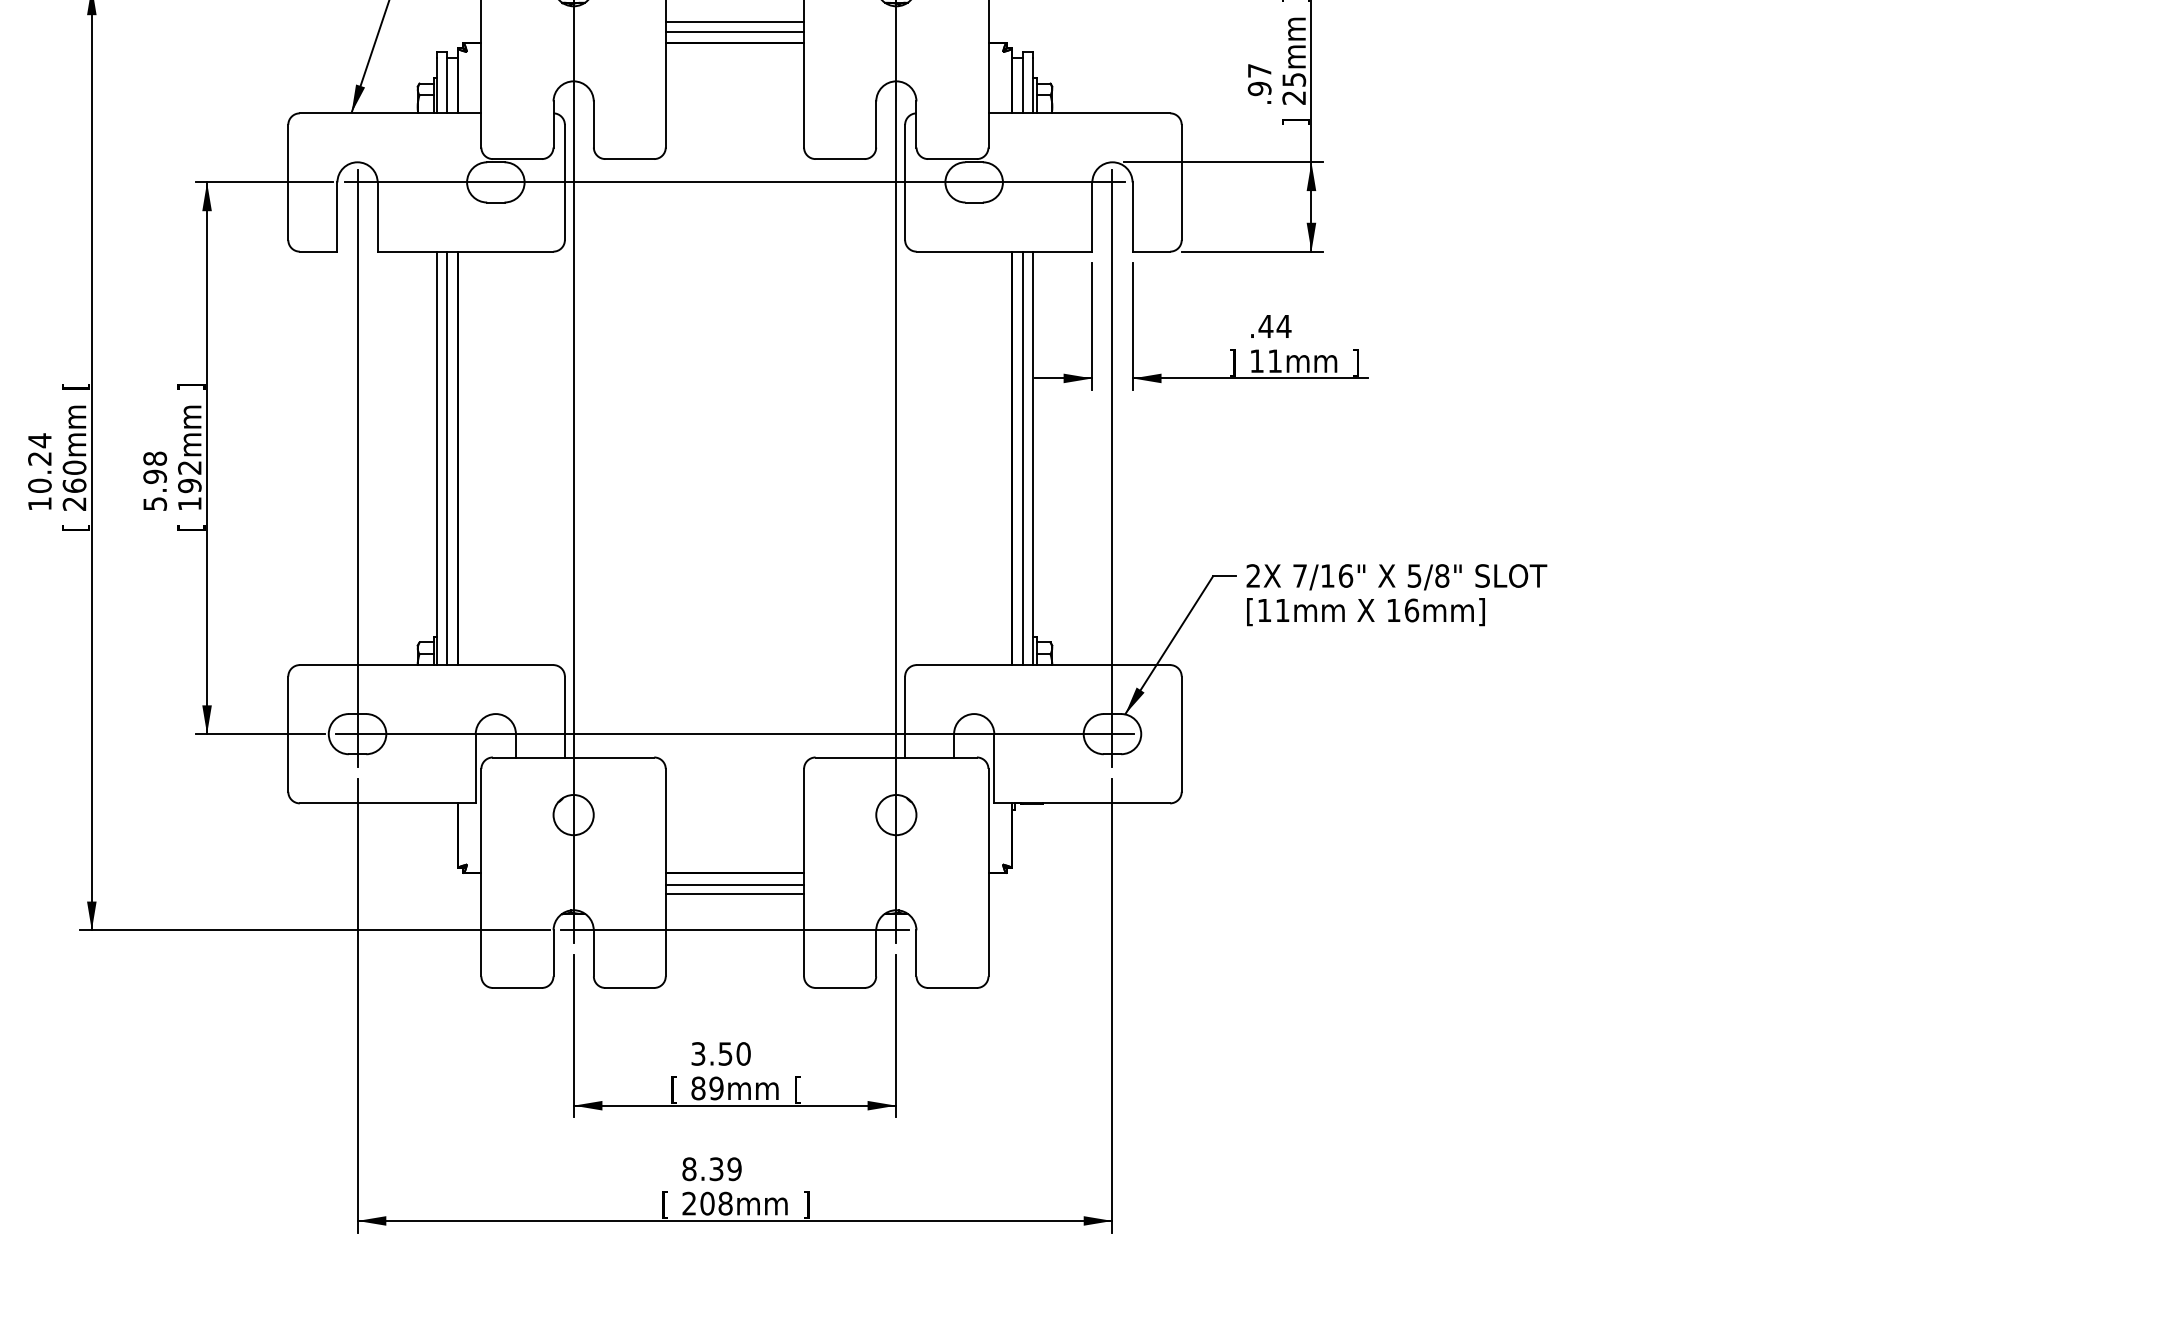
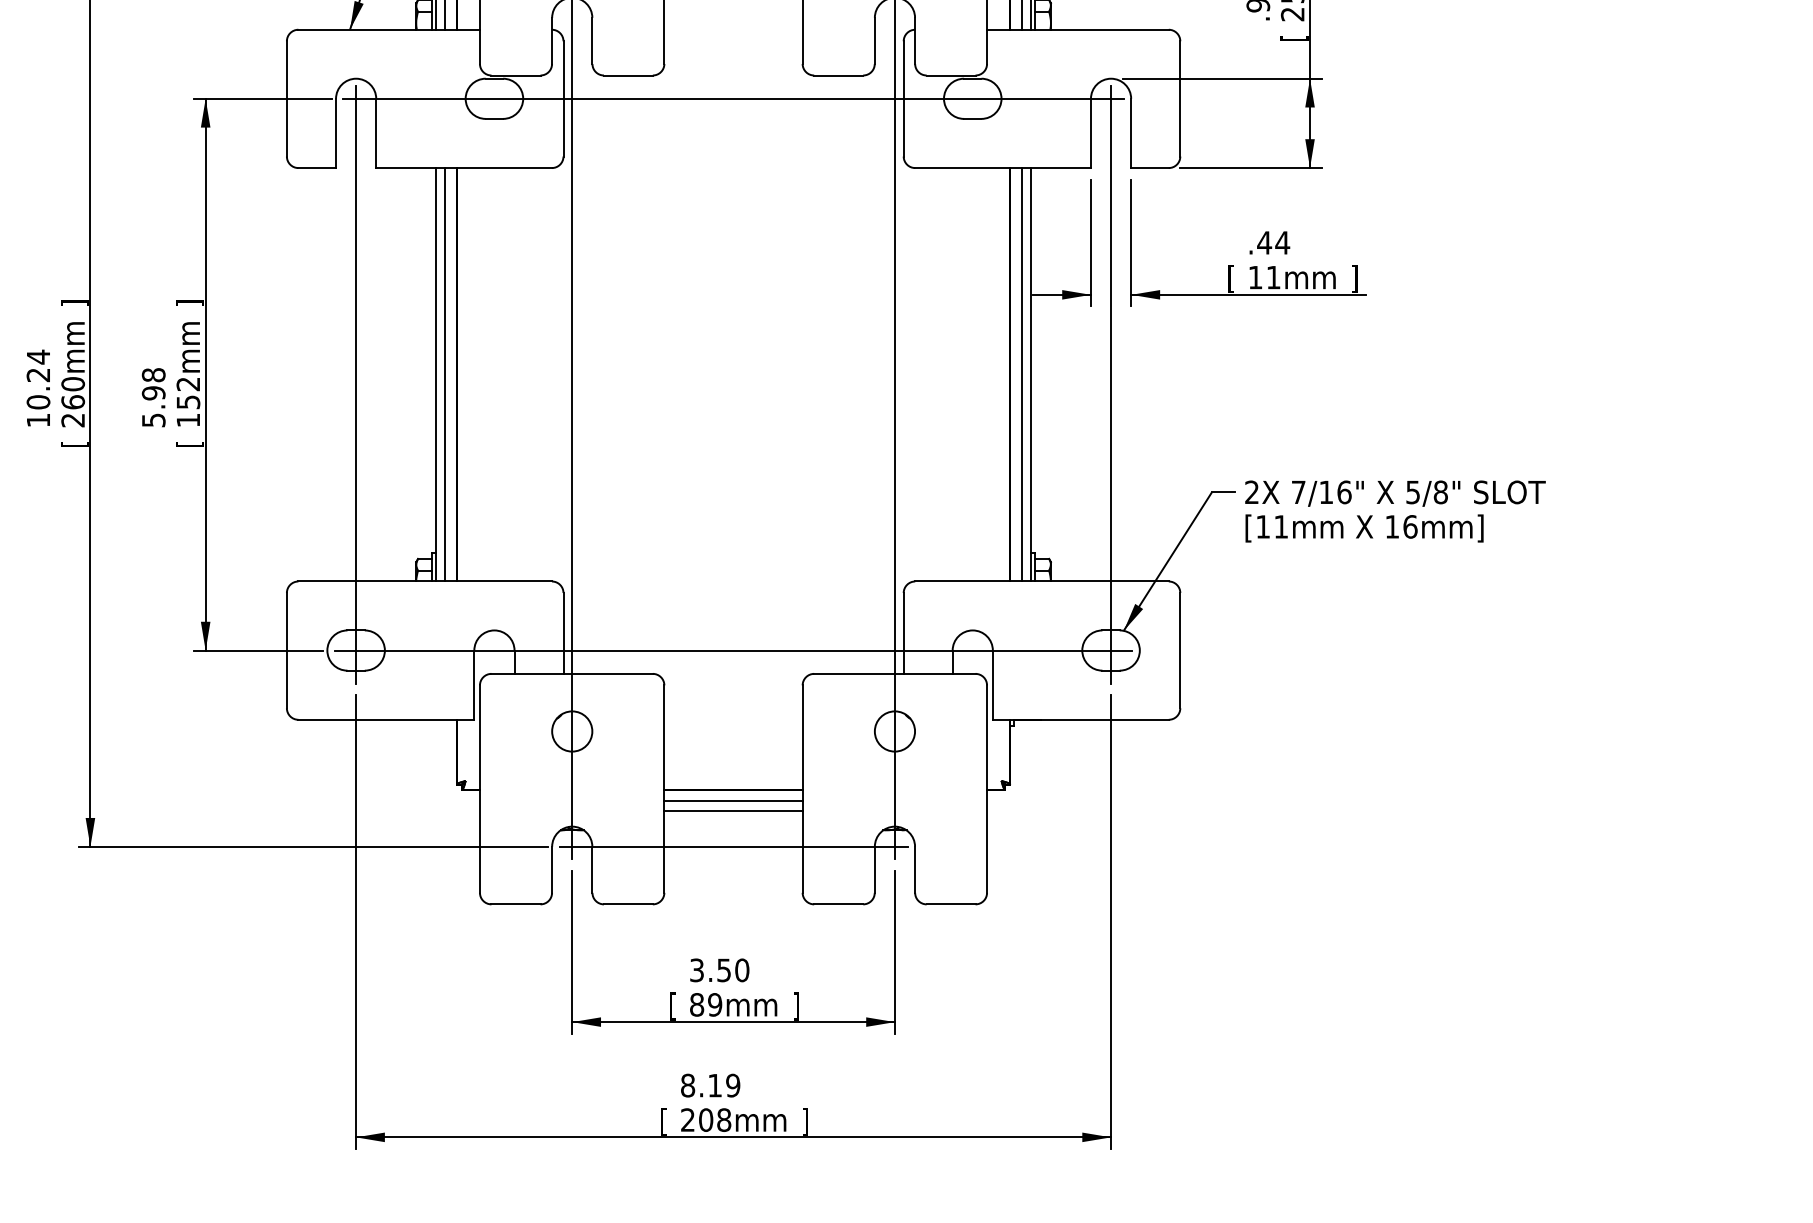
text: (1295, 121) -> (1294, 37), ] -> [
text: (1232, 362) -> (1231, 278), ] -> [
text: (75, 386) -> (74, 302), [ -> ]
text: (189, 485) -> (188, 401), 192mm -> 152mm
text: (797, 1089) -> (796, 1005), [ -> ]
text: (716, 1169) -> (715, 1085), 8.39 -> 8.19

